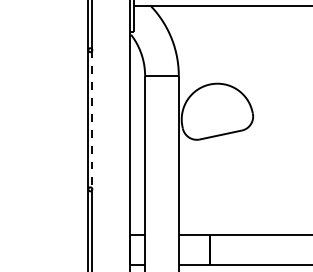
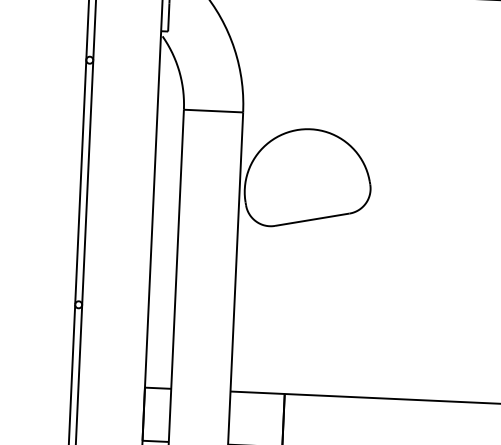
line: (92, 119) -> (87, 182), dashed -> solid

